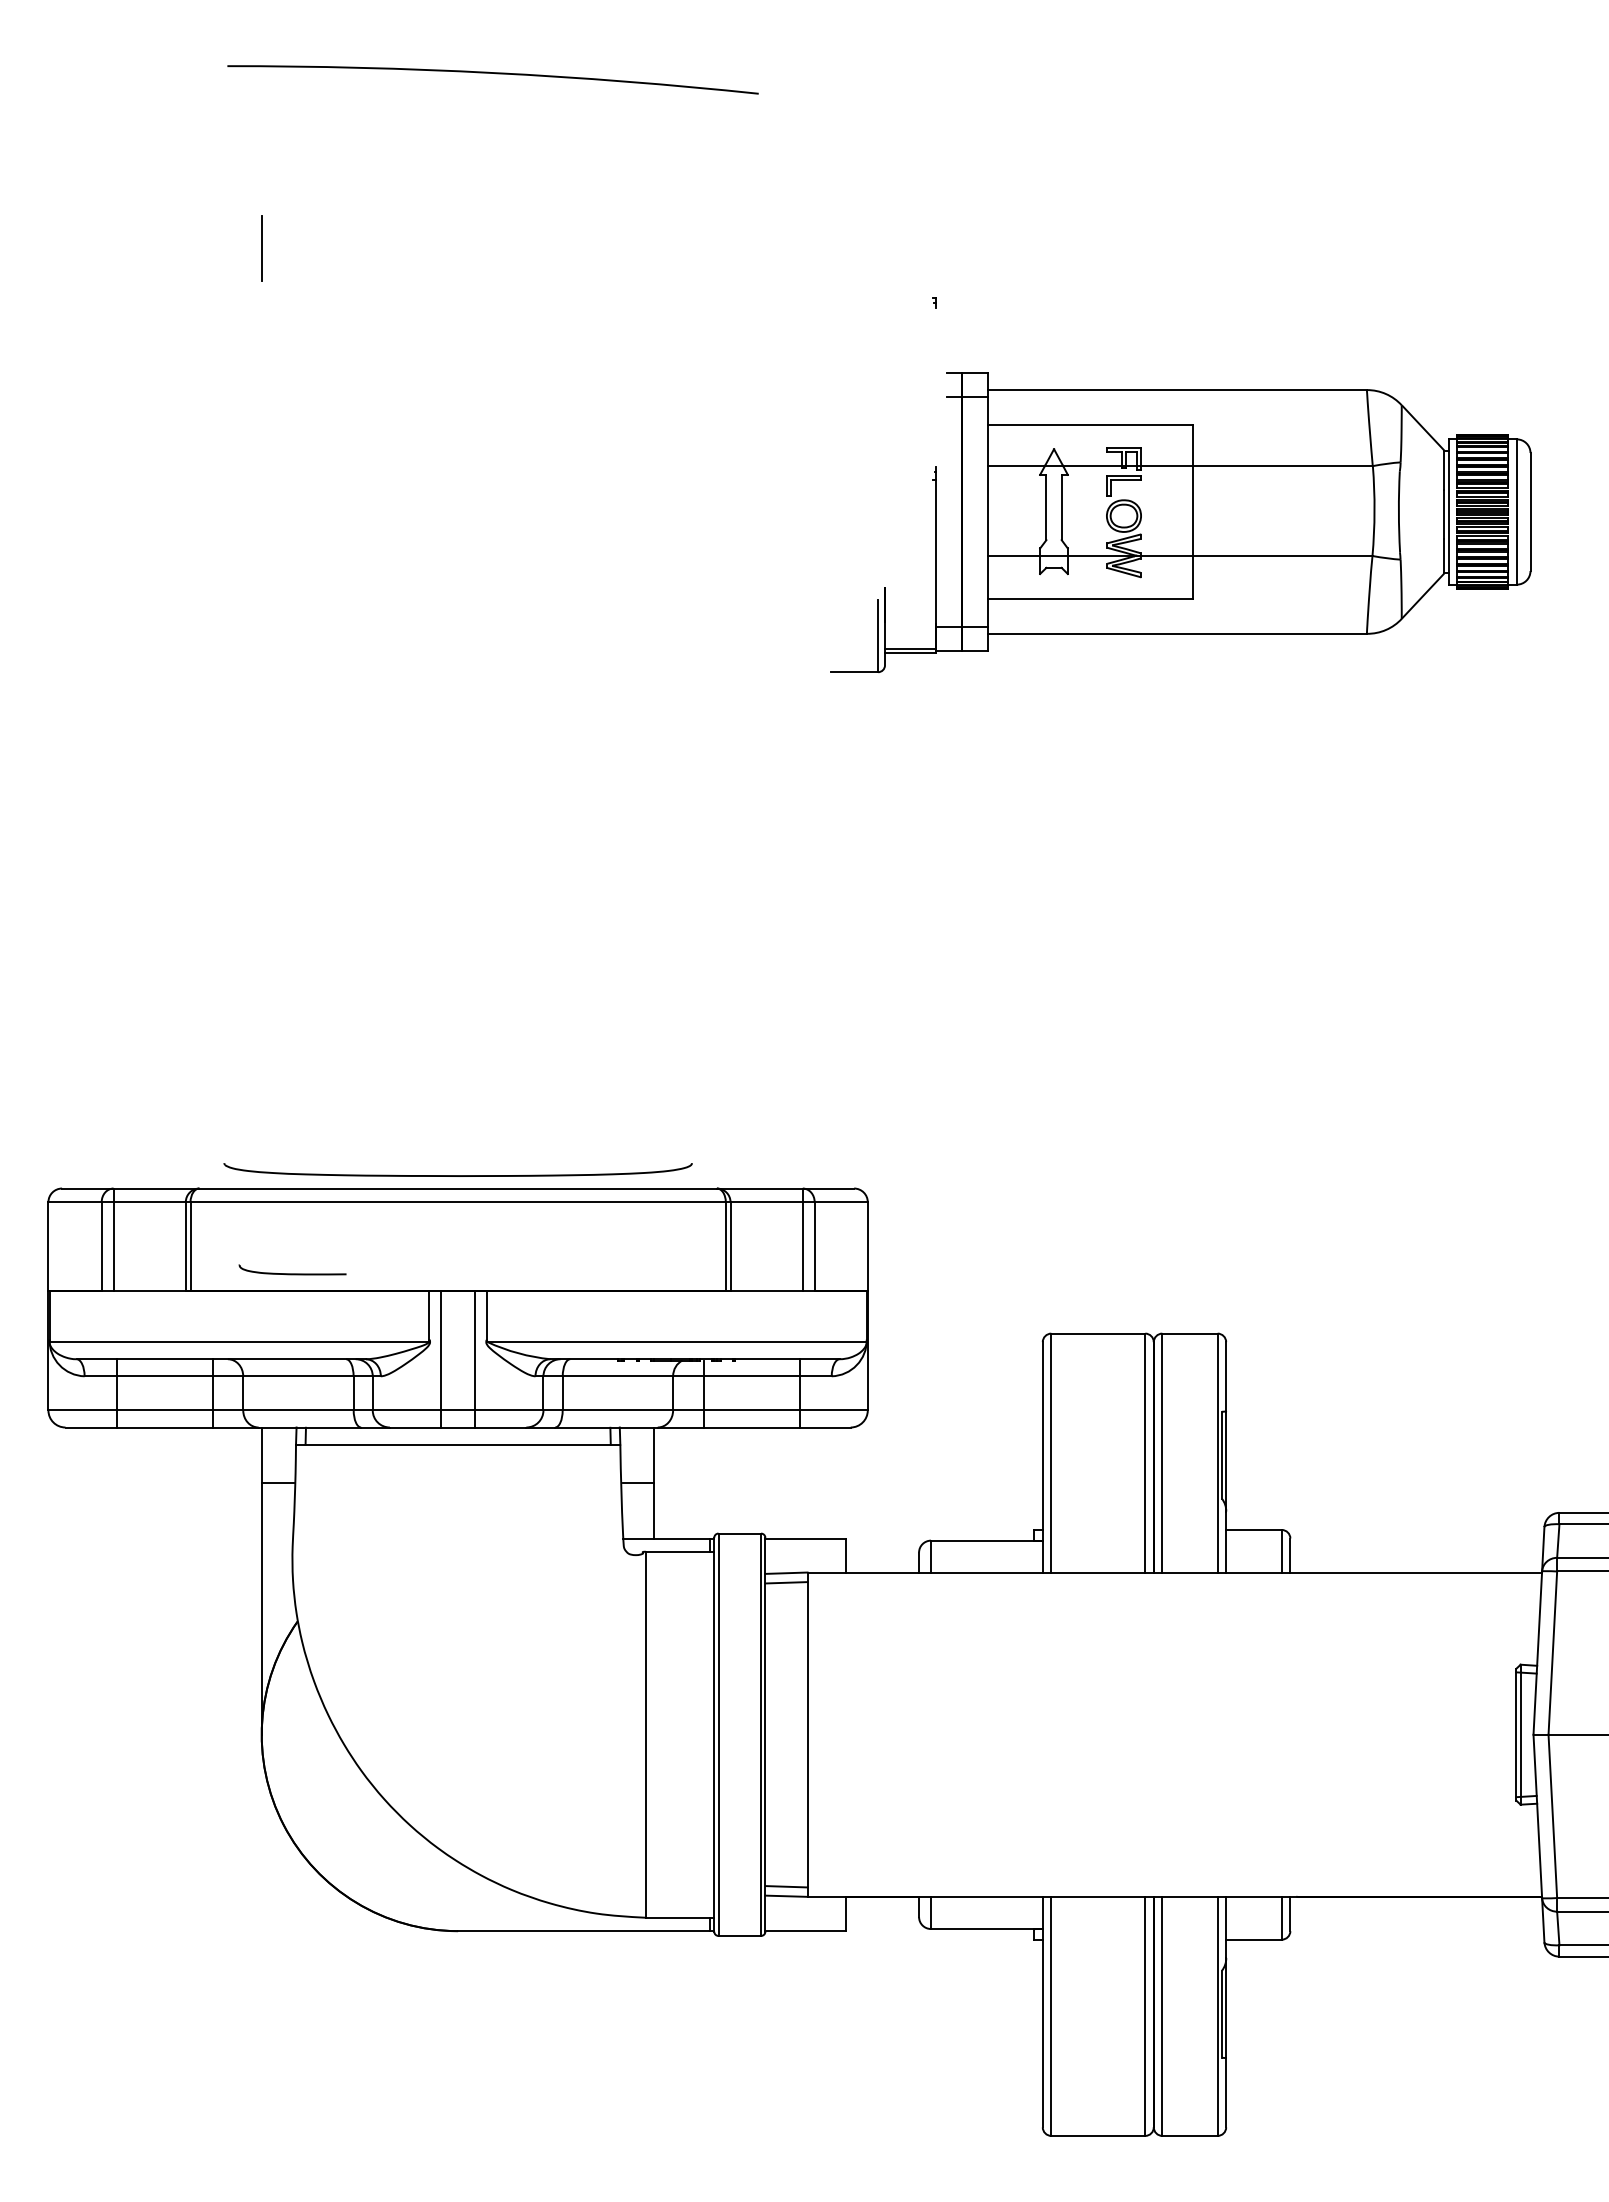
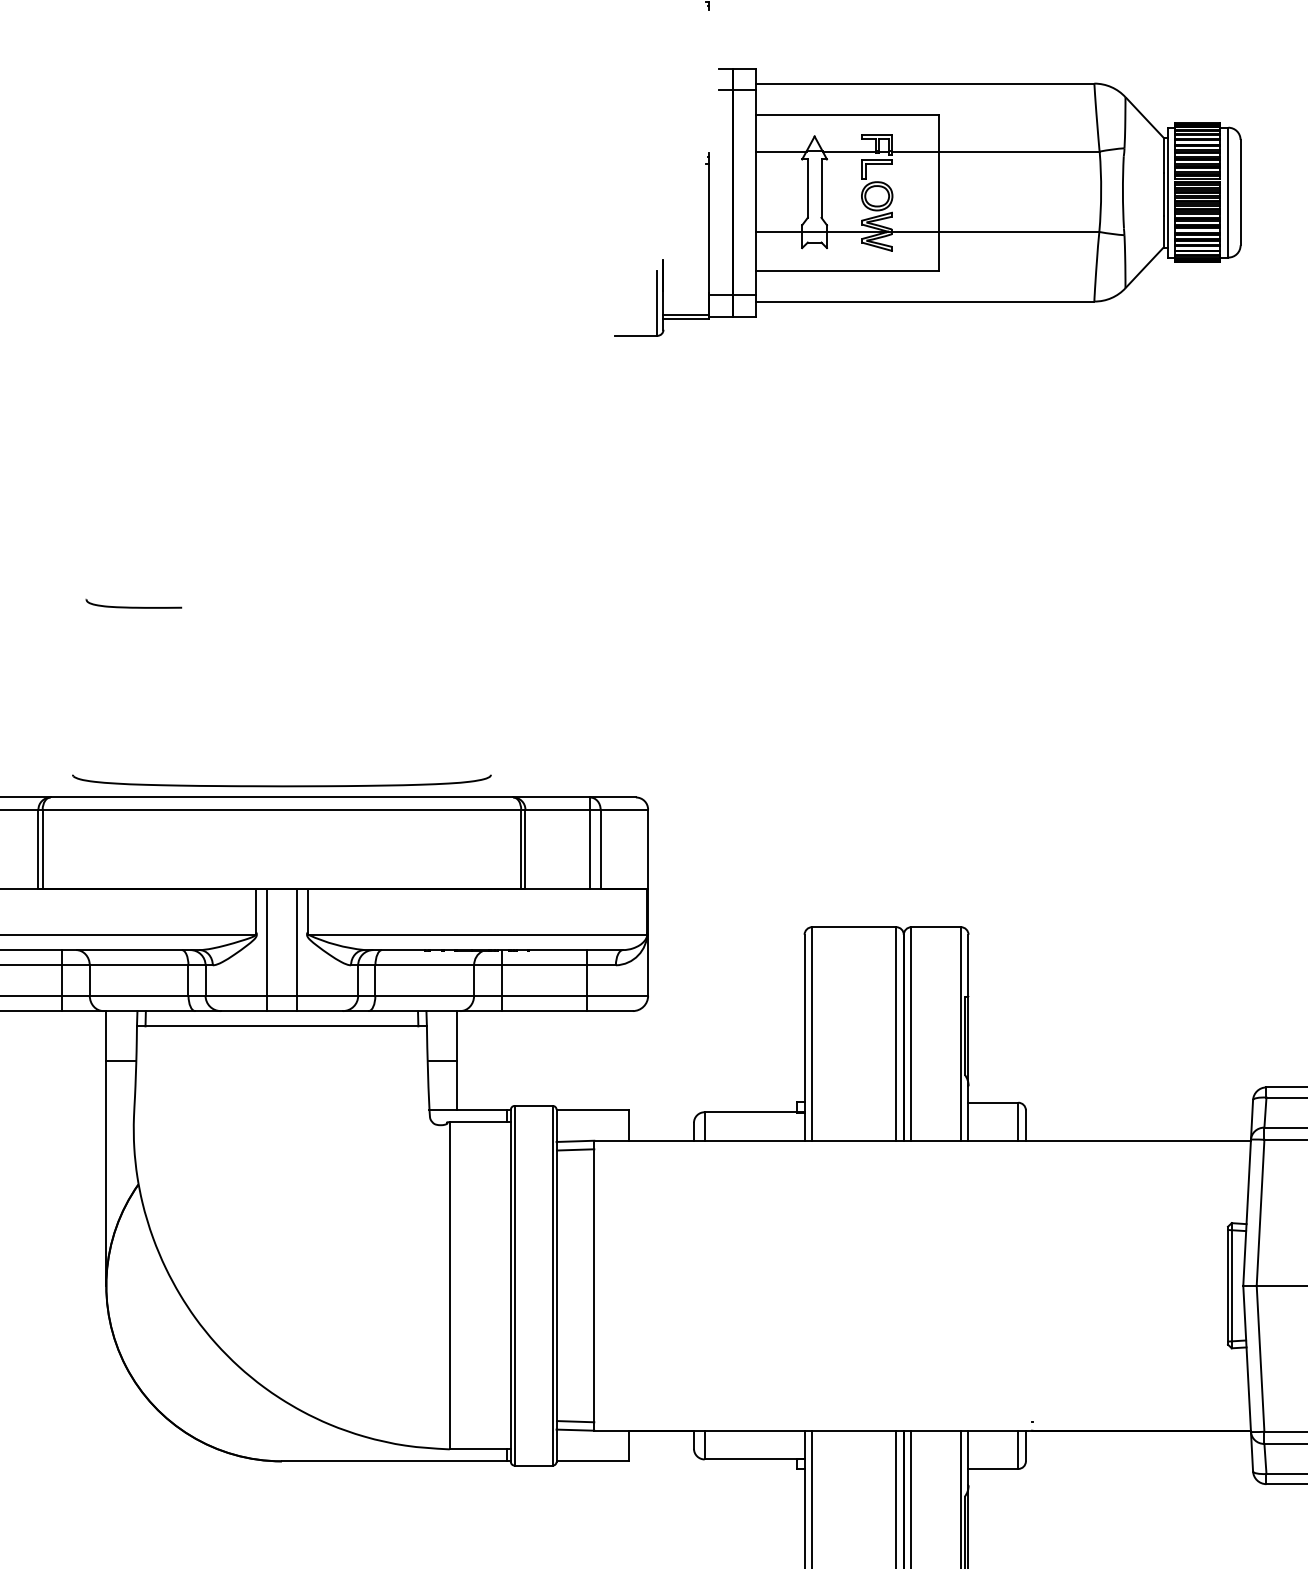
part: (292, 1269) -> (133, 603), moved

